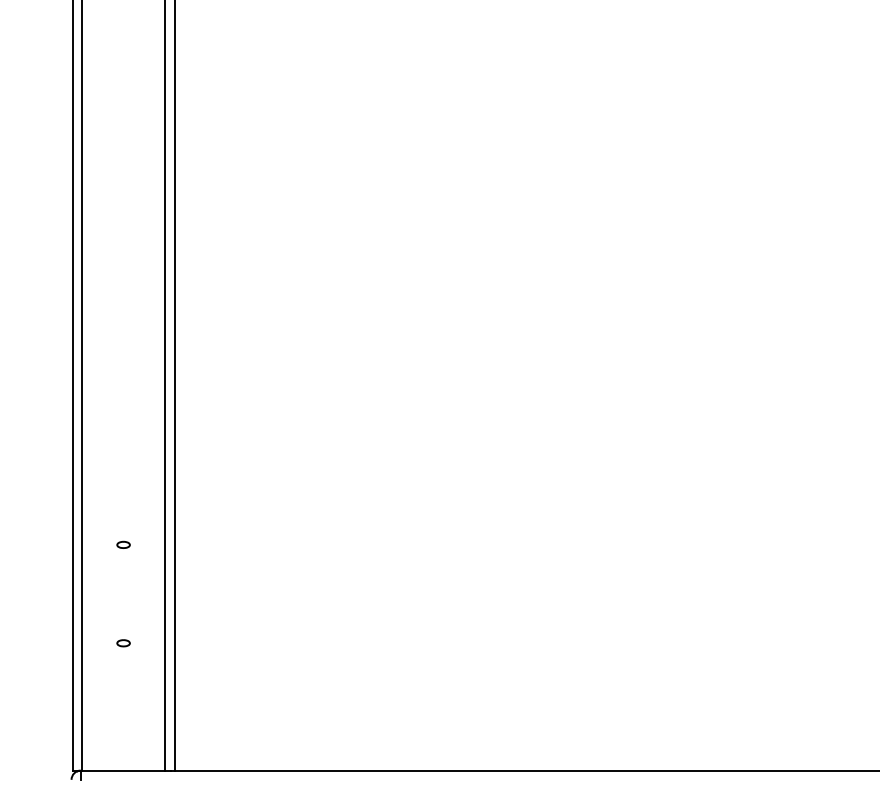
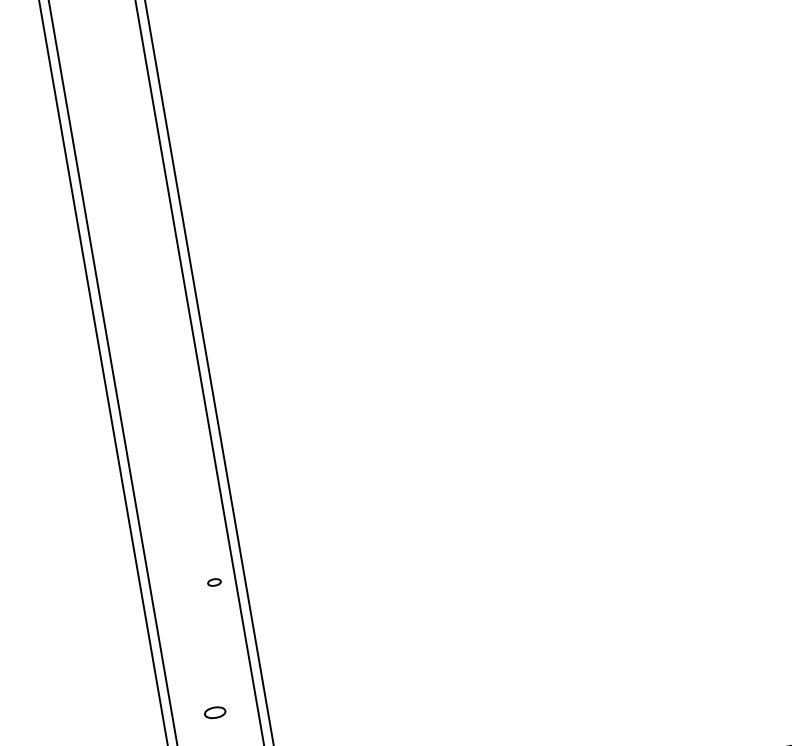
part: (123, 544) -> (214, 582), moved
part: (123, 643) -> (215, 713), size x1.6

